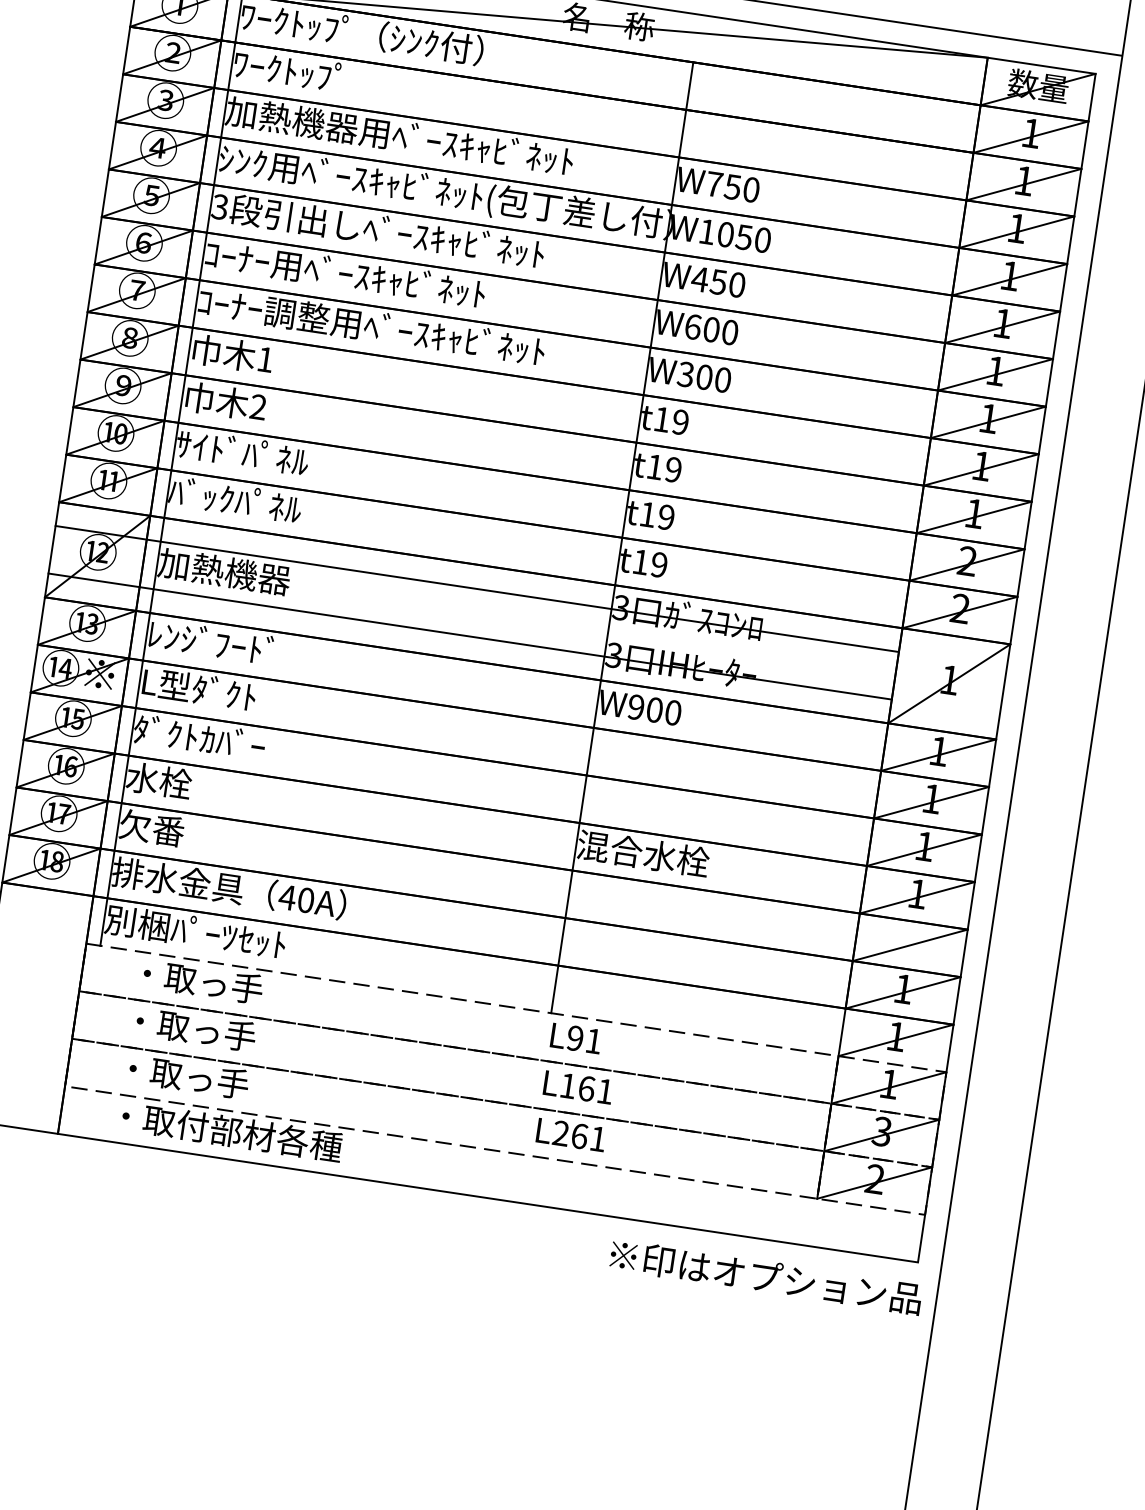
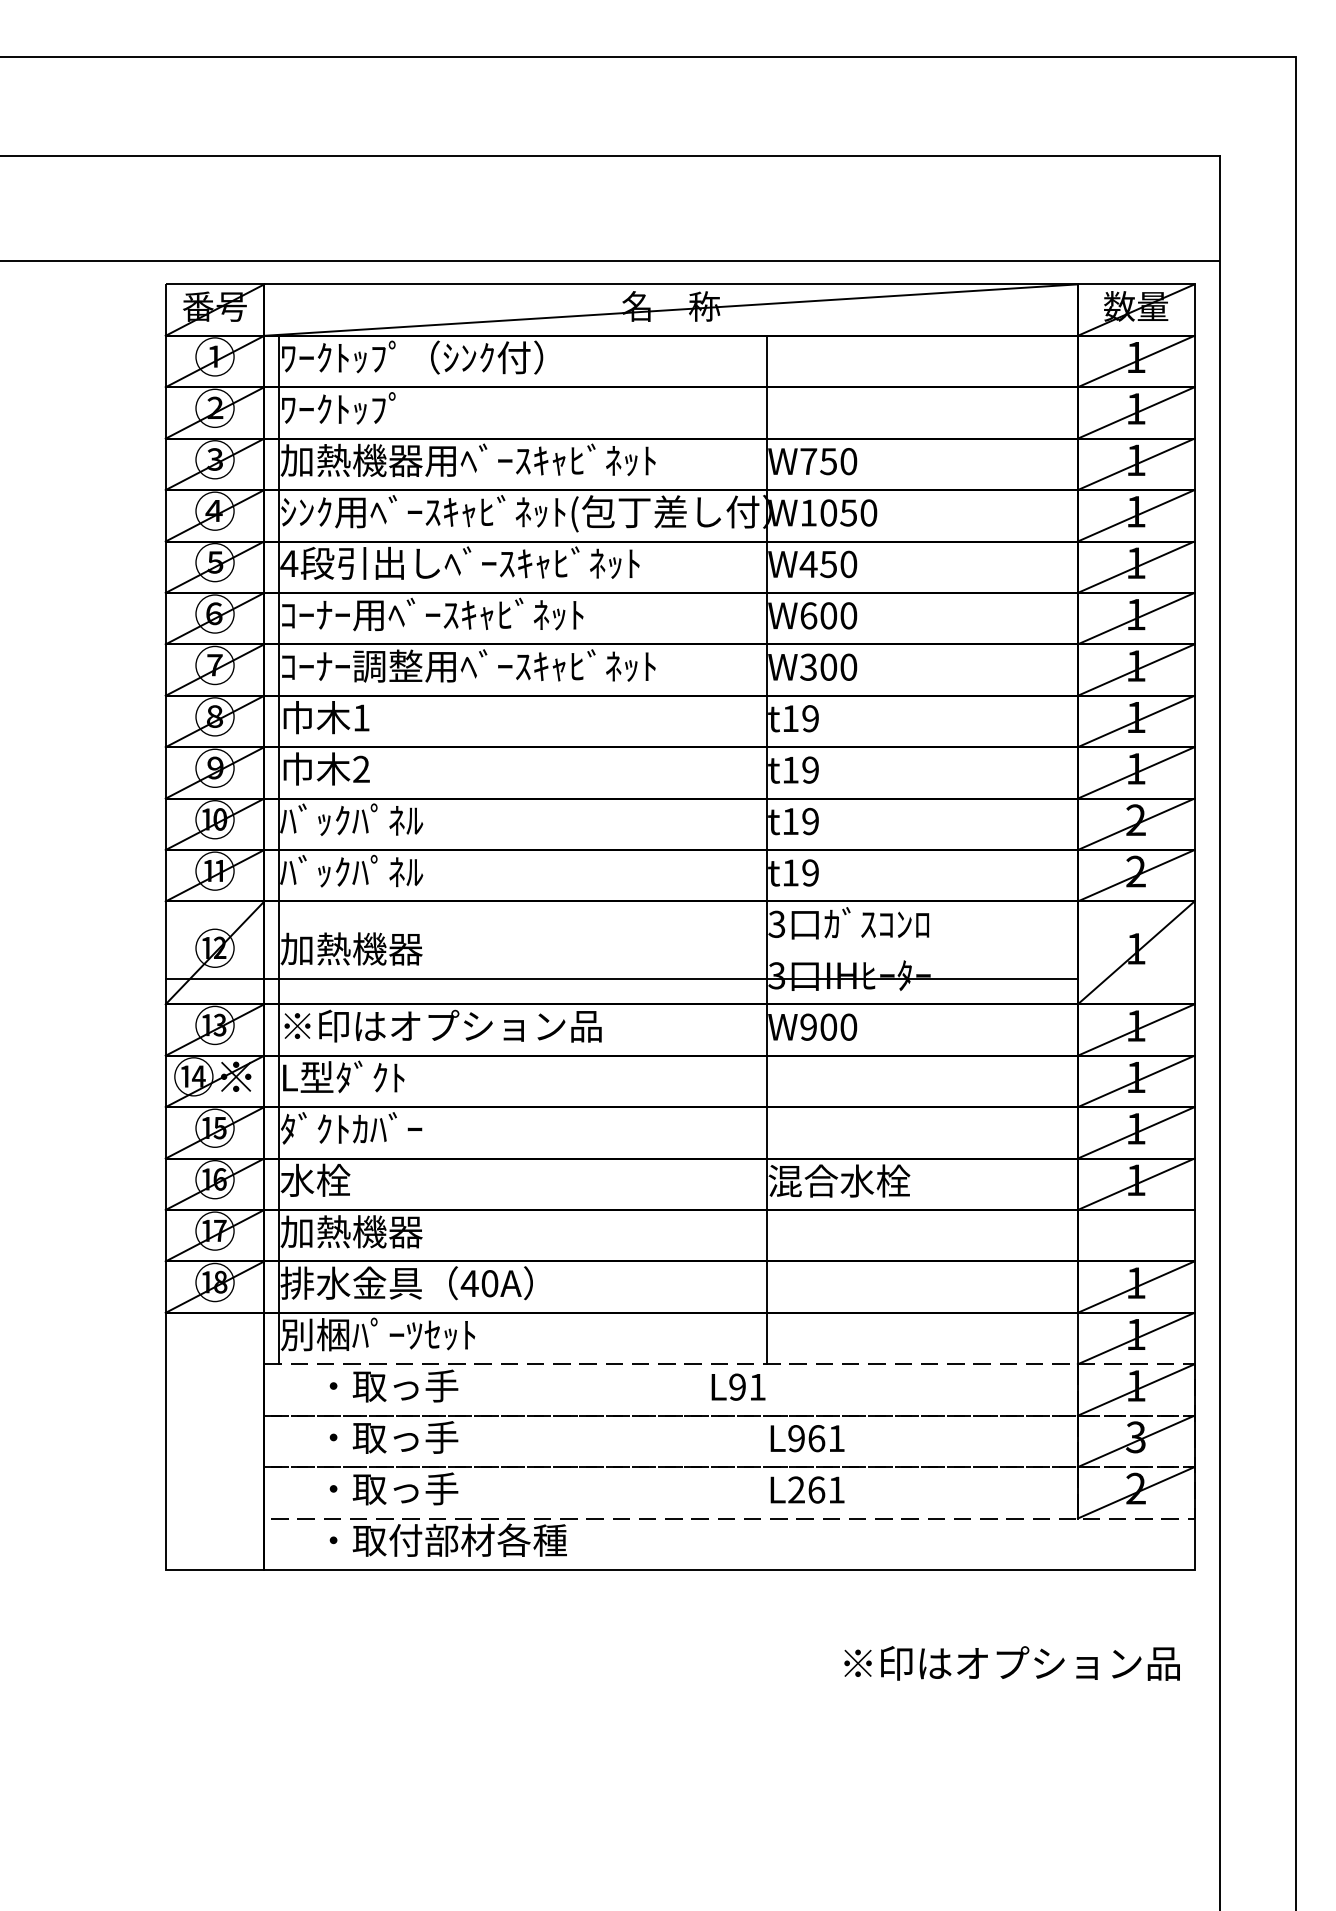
text: (220, 206) -> (289, 563), 3 -> 4
text: (208, 447) -> (314, 819), ｻｲﾄﾞﾊﾟﾈﾙ -> ﾊﾞｯｸﾊﾟﾈﾙ
line: (476, 589) -> (621, 927), removed
text: (296, 655) -> (441, 1025), ﾚﾝｼﾞﾌｰﾄﾞ -> ※印はオプション品
text: (185, 833) -> (351, 1231), 欠番 -> 加熱機器
line: (909, 945) -> (1135, 1235), removed
text: (576, 1037) -> (738, 1386), moved
text: (568, 1085) -> (796, 1438), L161 -> L961
text: (765, 1277) -> (1011, 1663), moved

